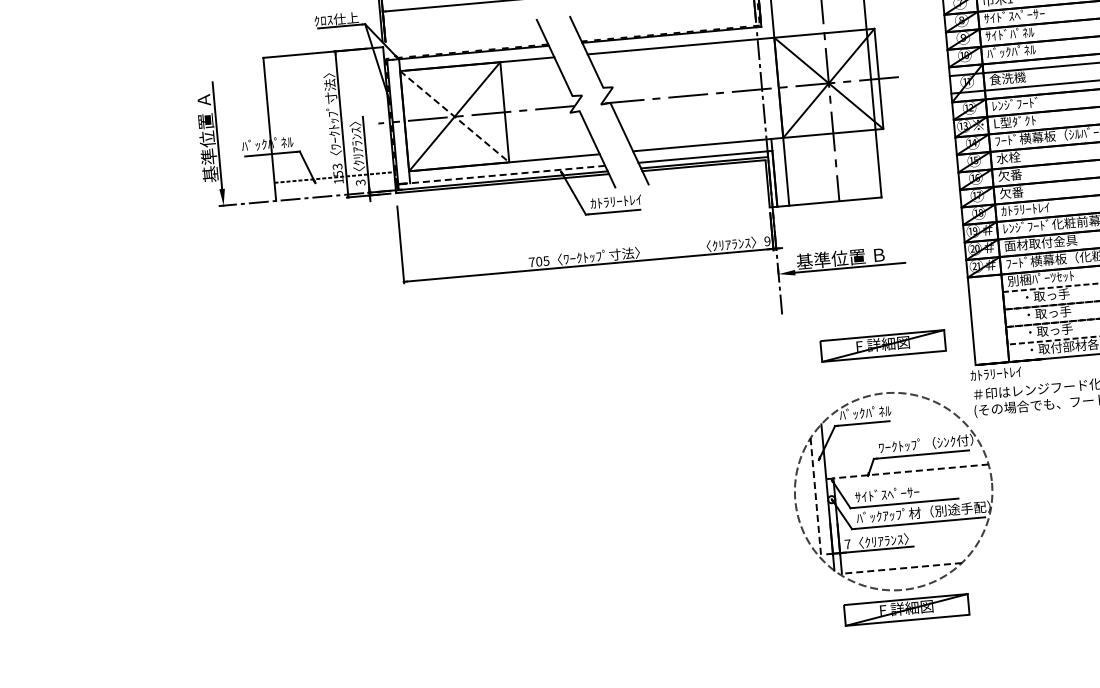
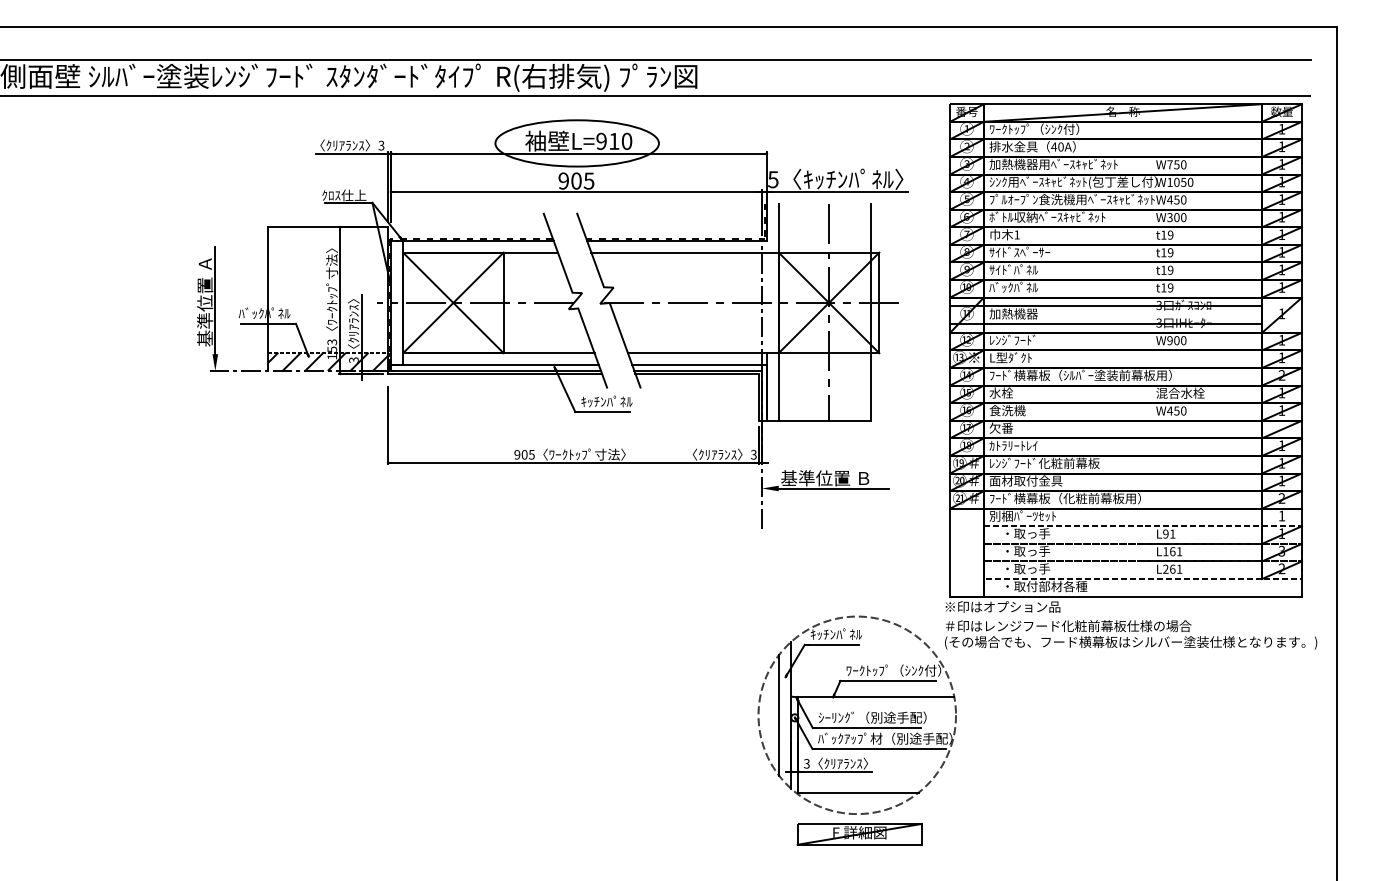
text: (1013, 77) -> (1013, 313), 食洗機 -> 加熱機器
line: (454, 117) -> (453, 303), dashed -> solid
text: (1016, 174) -> (1007, 410), 欠番 -> 食洗機
line: (502, 175) -> (495, 365), dashed -> solid
hatch: (335, 186) -> (328, 361), added
text: (615, 201) -> (606, 401), ｶﾄﾗﾘｰﾄﾚｲ -> ｷｯﾁﾝﾊﾟﾈﾙ
text: (767, 241) -> (753, 454), 9 -> 3
text: (532, 262) -> (517, 454), 705 -> 905
part: (882, 346) -> (859, 569), removed
text: (1028, 370) -> (1002, 606), ｶﾄﾗﾘｰﾄﾚｲ -> ※印はオプション品
text: (851, 413) -> (822, 633), ﾊﾞｯｸﾊﾟﾈﾙ -> ｷｯﾁﾝﾊﾟﾈﾙ
line: (911, 471) -> (876, 696), dashed -> solid
text: (909, 492) -> (872, 717), ｻｲﾄﾞｽﾍﾟｰｻｰ -> ｼｰﾘﾝｸﾞ（別途手配）
line: (816, 498) -> (779, 715), dashed -> solid
text: (847, 544) -> (806, 763), 7 -> 3
line: (901, 568) -> (858, 792), dashed -> solid

